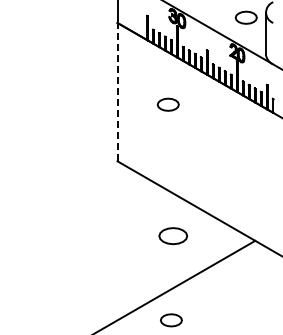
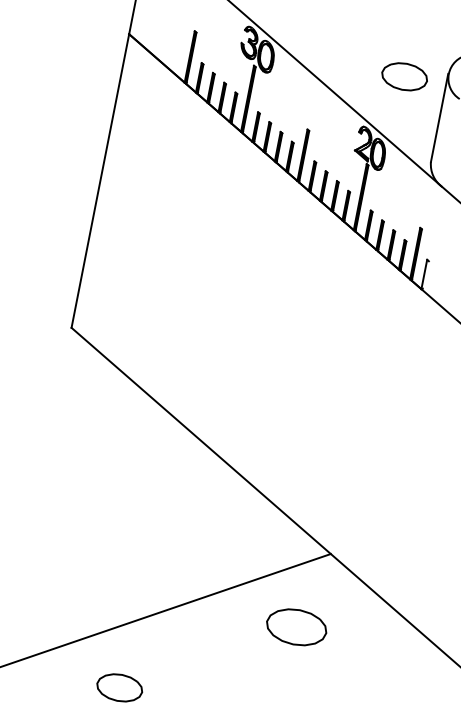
line: (117, 91) -> (100, 179), dashed -> solid
part: (167, 104) -> (201, 228), removed
part: (173, 236) -> (296, 628), moved

